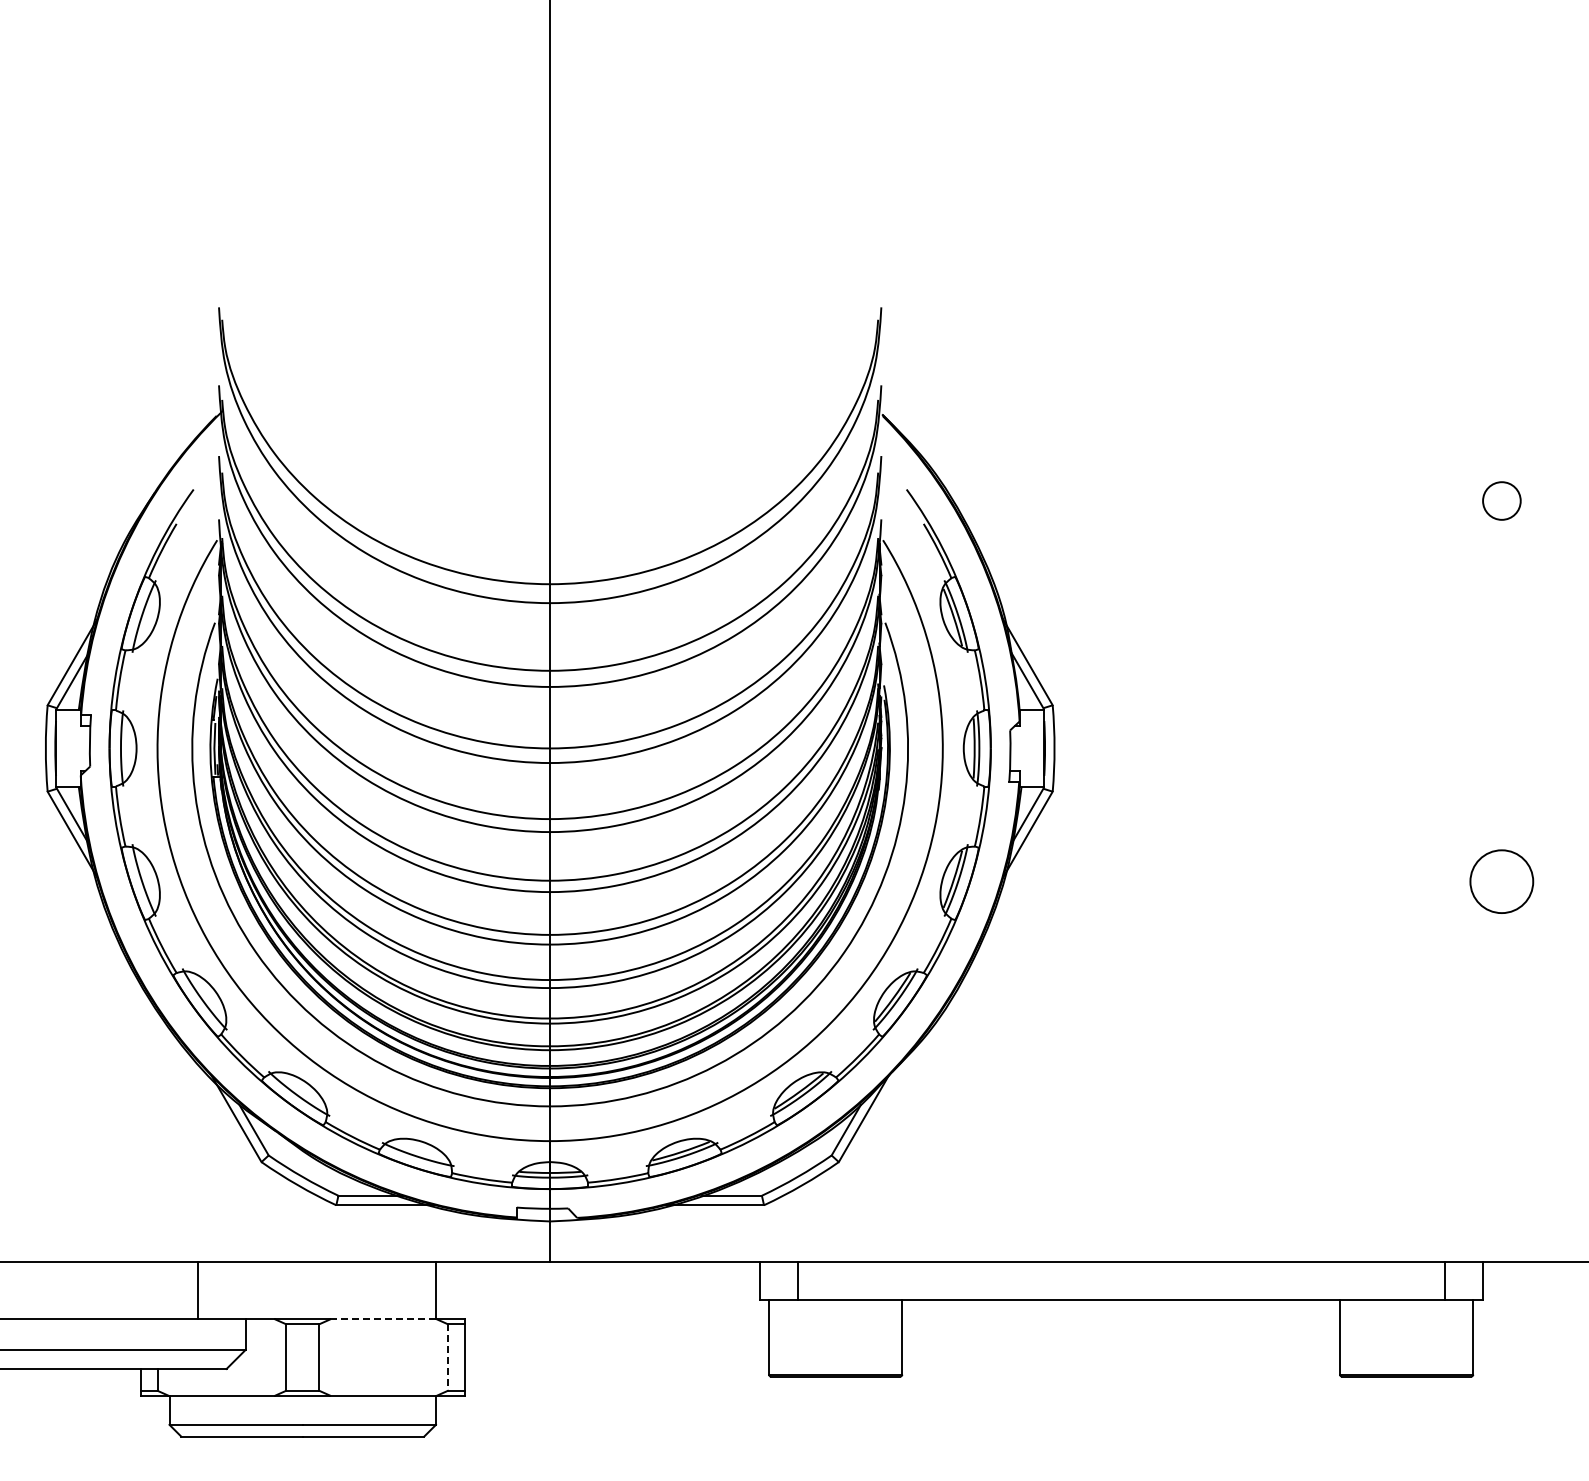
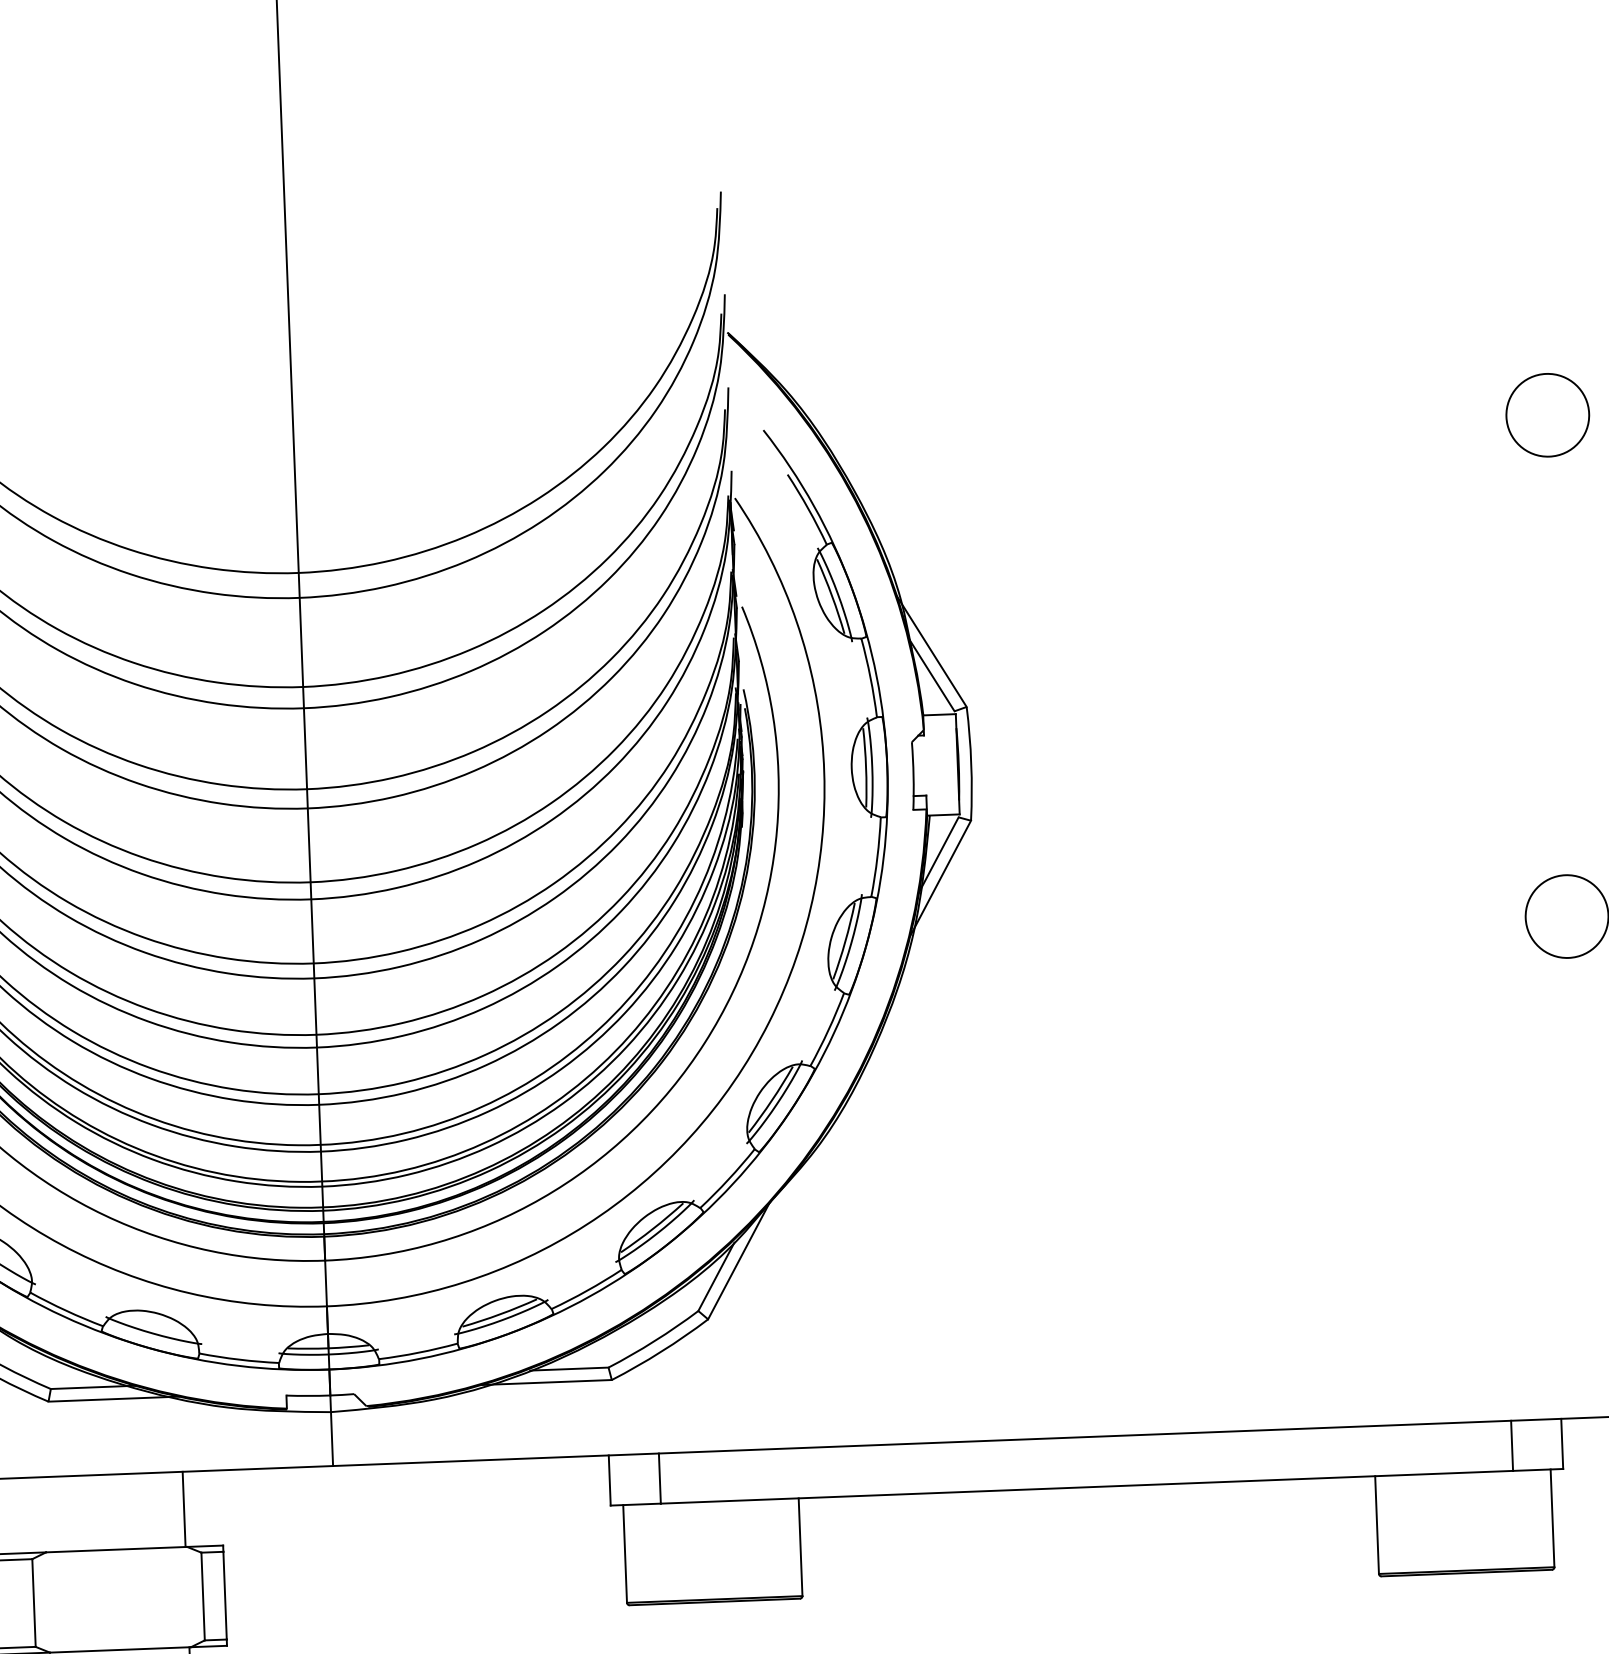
circle: (1501, 500) -> (1547, 414), size x1.67
line: (383, 1319) -> (116, 1549), dashed -> solid
line: (447, 1358) -> (202, 1597), dashed -> solid

